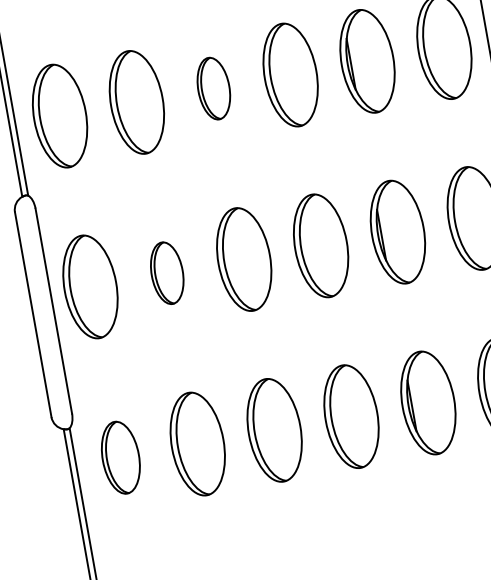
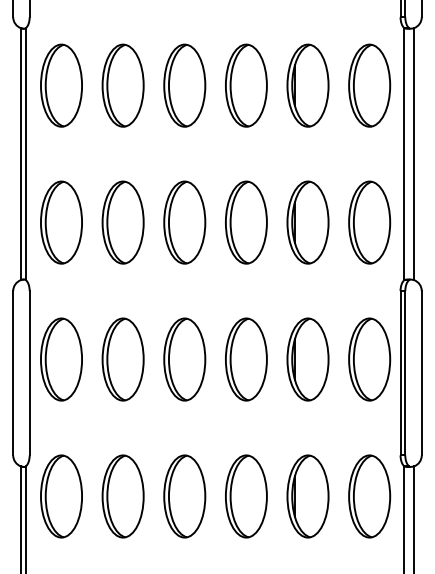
part: (213, 88) -> (184, 222), size x1.67
part: (166, 273) -> (122, 359), size x1.67
part: (120, 457) -> (61, 496), size x1.43

